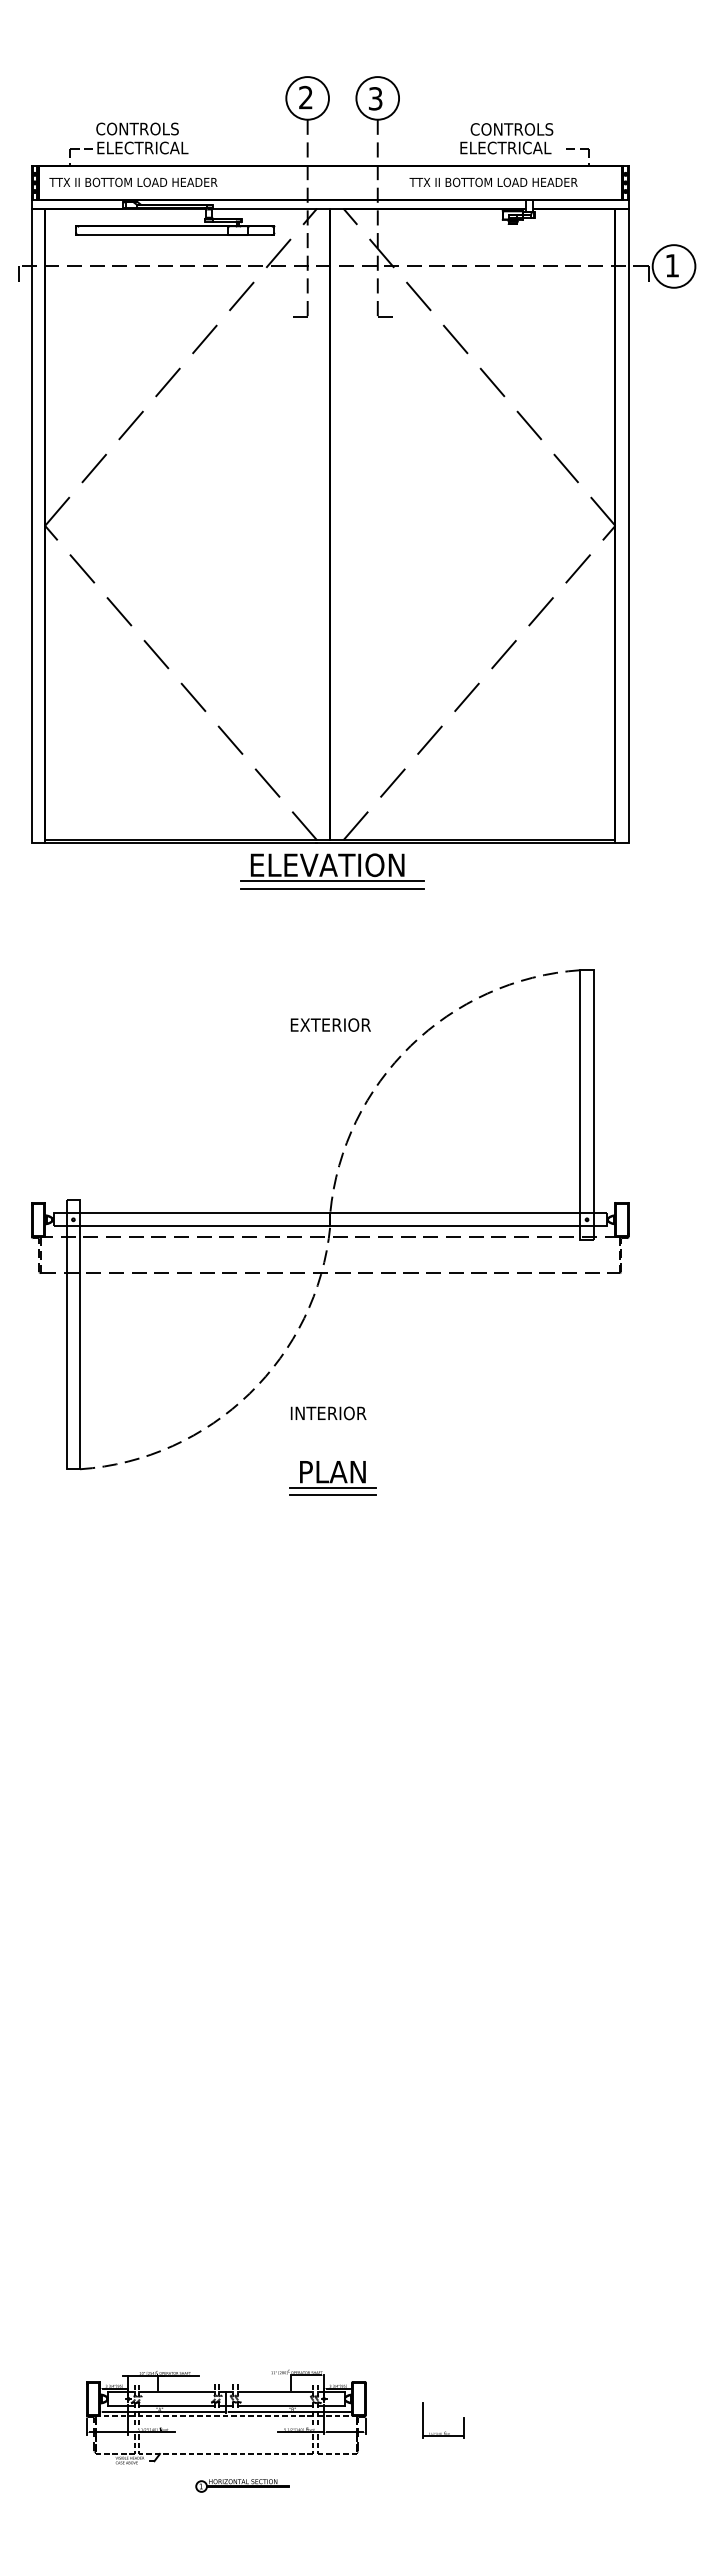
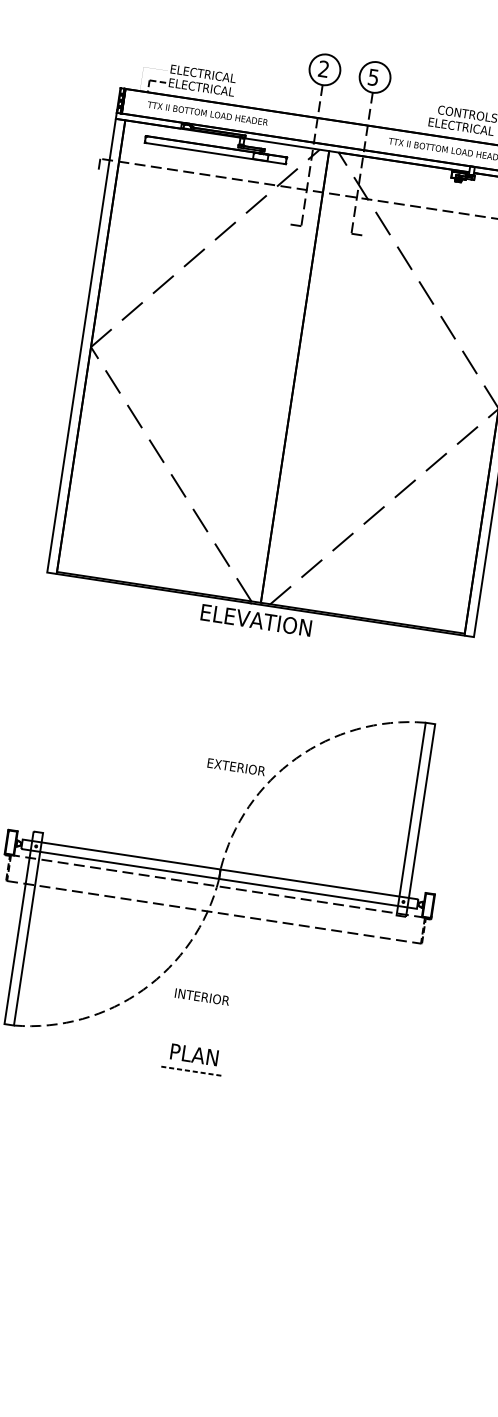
text: (375, 98) -> (373, 77), 3 -> 5
text: (141, 128) -> (202, 73), CONTROLS -> ELECTRICAL
text: (133, 182) -> (207, 113), moved
line: (332, 881) -> (258, 632), removed
line: (332, 889) -> (257, 638), removed
text: (330, 1024) -> (236, 766), moved
text: (328, 1413) -> (202, 997), moved
line: (332, 1487) -> (192, 1065), removed
line: (333, 1495) -> (192, 1071), solid -> dashed

